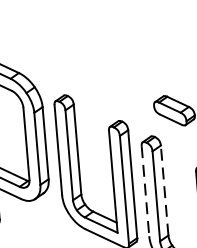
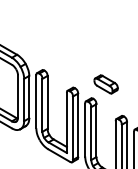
line: (164, 190) -> (96, 130), dashed -> solid
line: (145, 191) -> (85, 130), dashed -> solid

